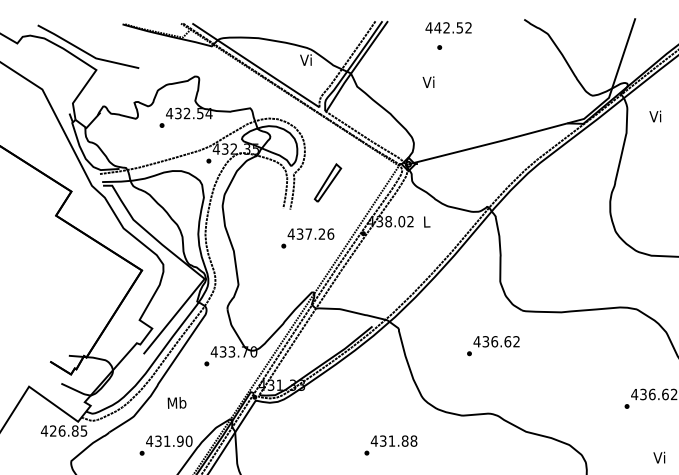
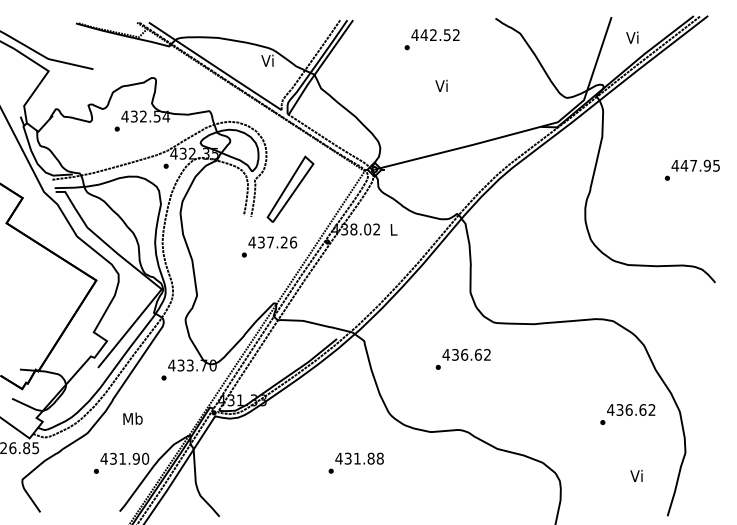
text: (448, 28) -> (435, 35), moved
text: (428, 81) -> (441, 85), moved
text: (655, 116) -> (632, 37), moved
part: (327, 182) -> (290, 188), size x1.67

